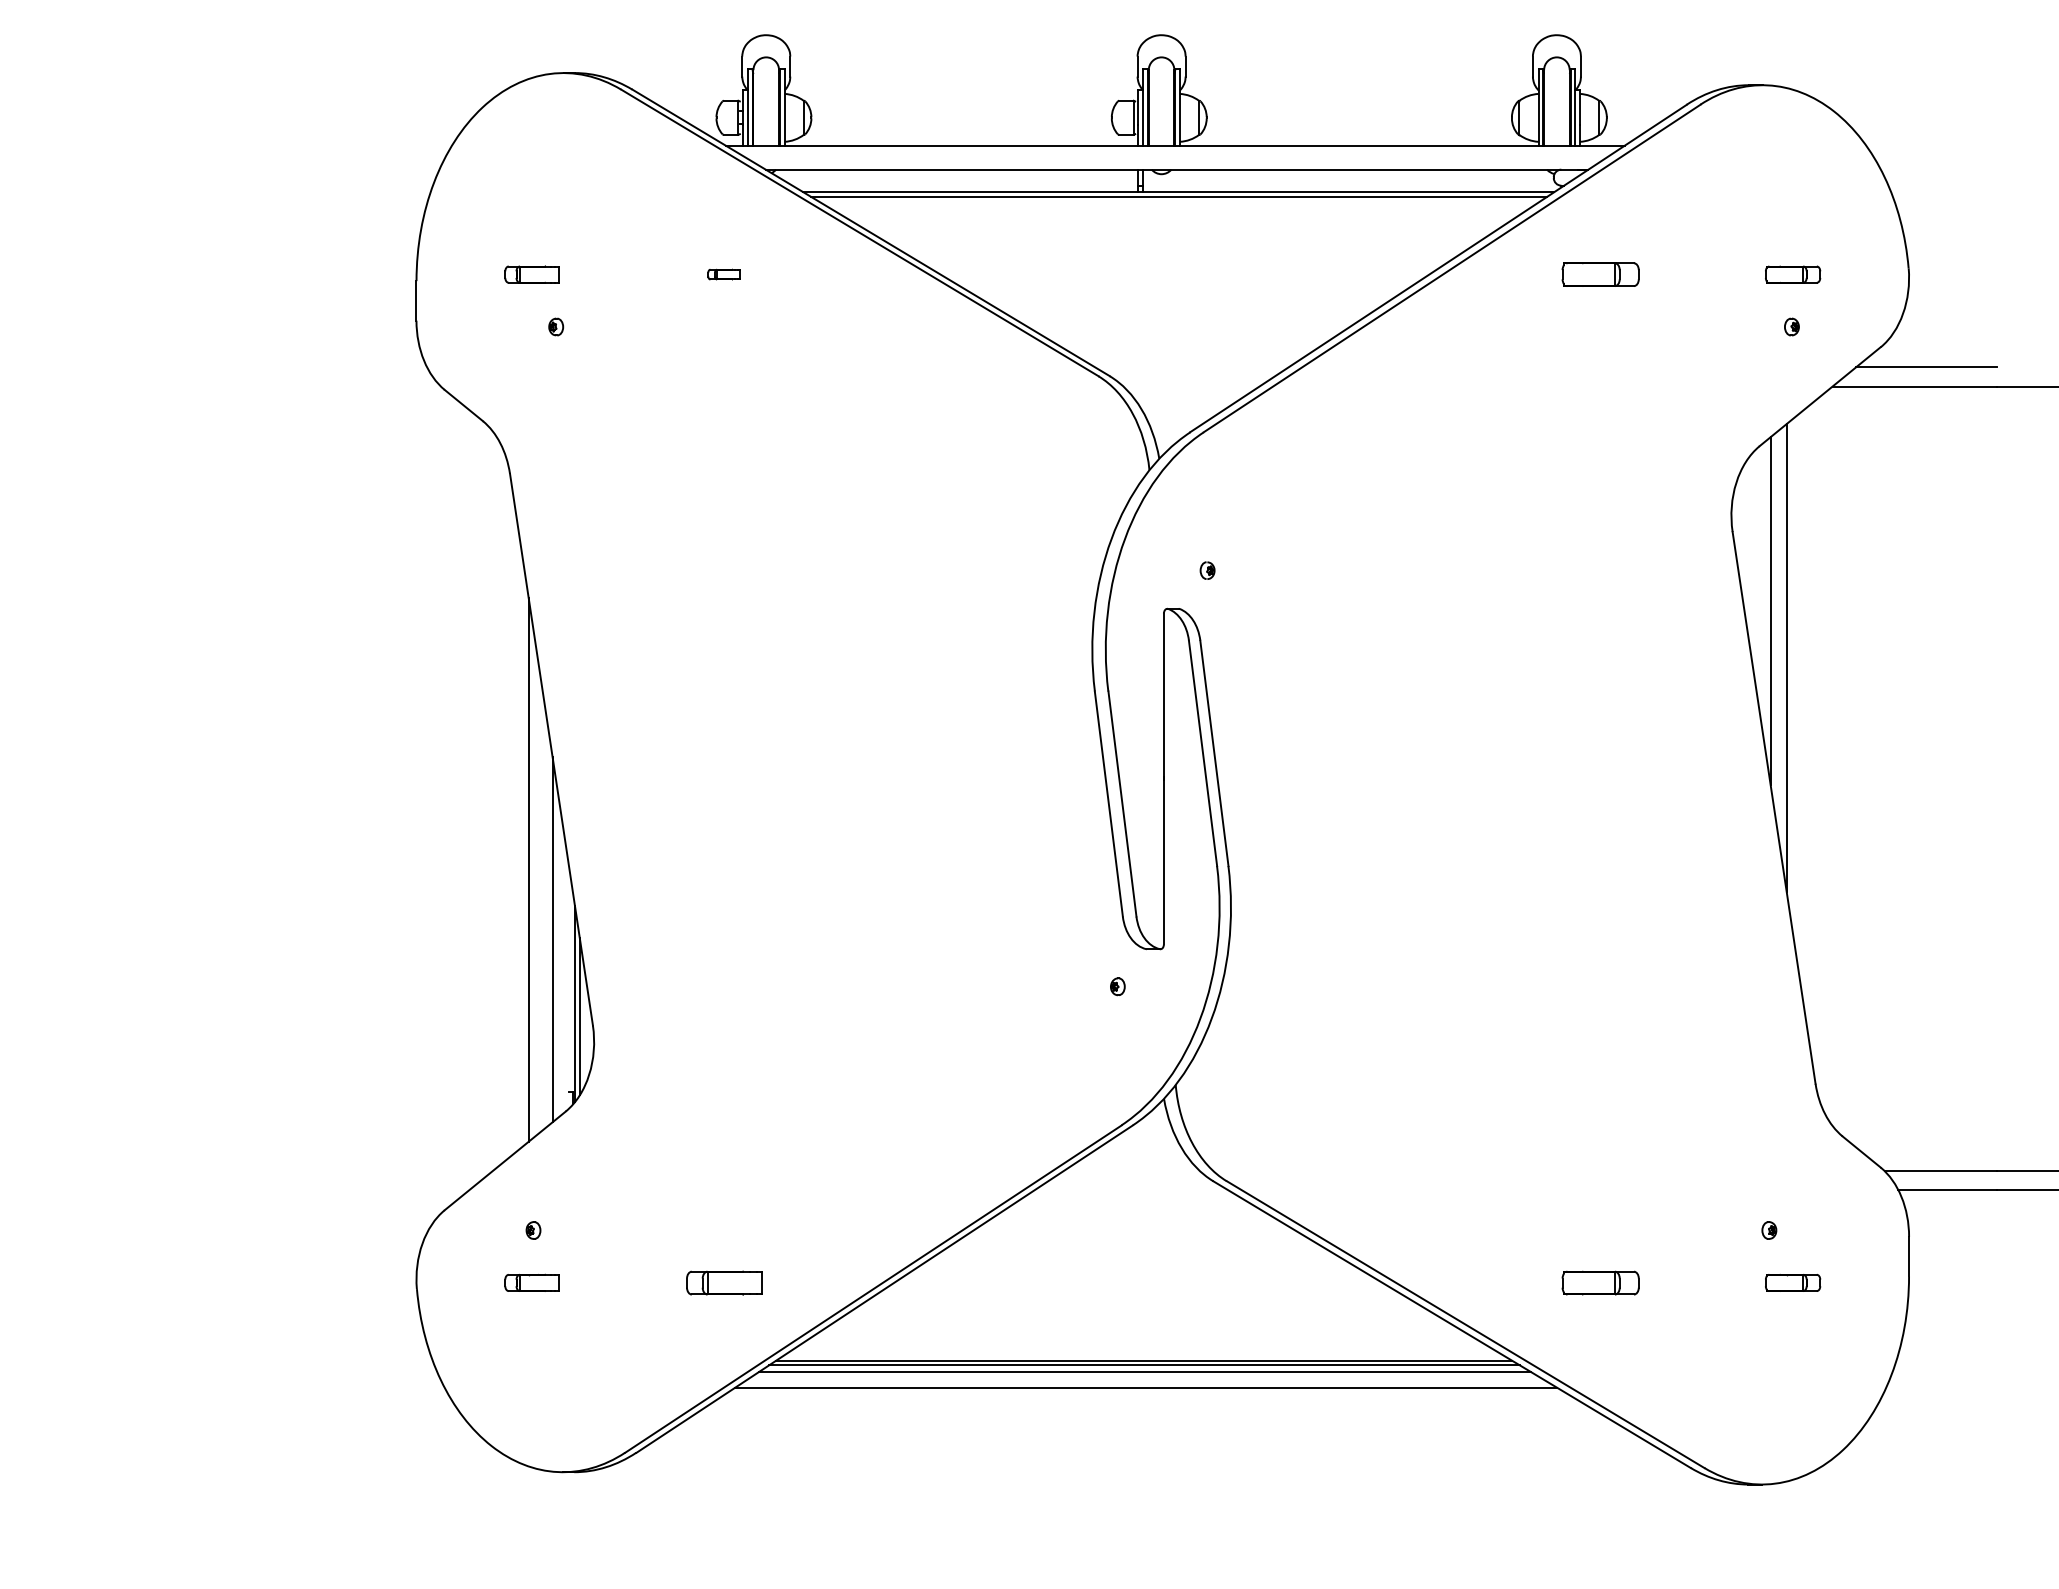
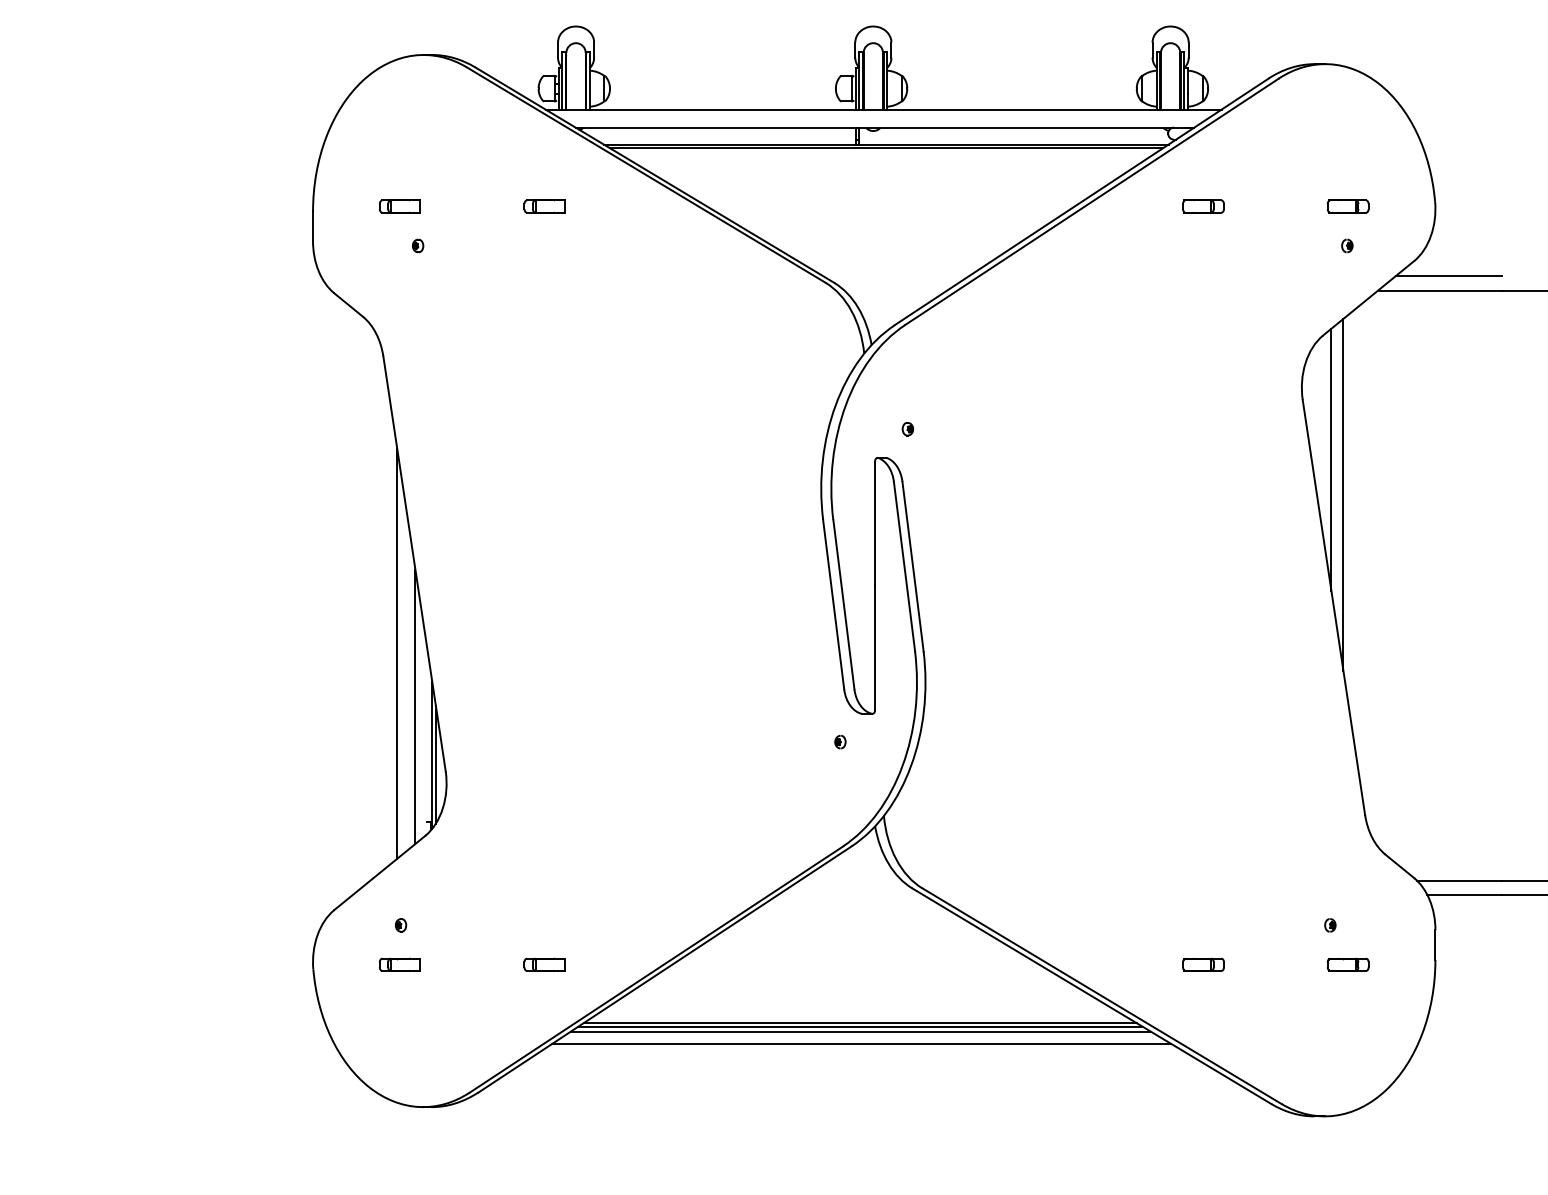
part: (724, 274) -> (544, 206), size x1.67
part: (1600, 274) -> (1203, 206), size x0.71
part: (724, 1282) -> (544, 964), size x0.71
part: (1600, 1282) -> (1203, 964), size x0.71

